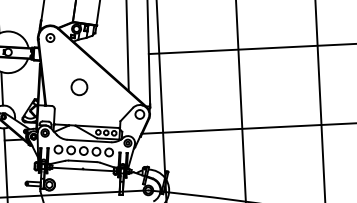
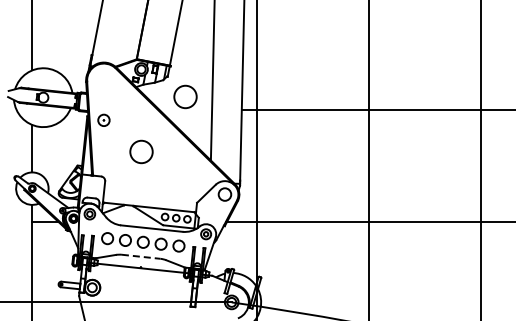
part: (50, 37) -> (103, 119), moved
circle: (108, 46) -> (185, 96), added
line: (83, 161) -> (141, 256), solid -> dashed

